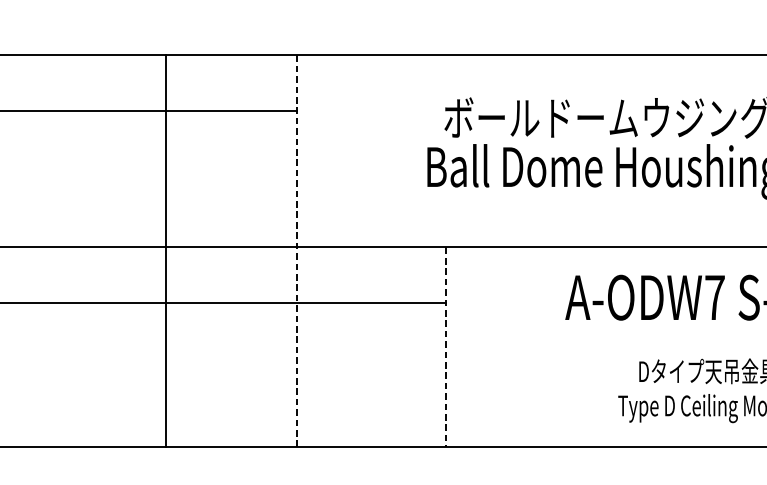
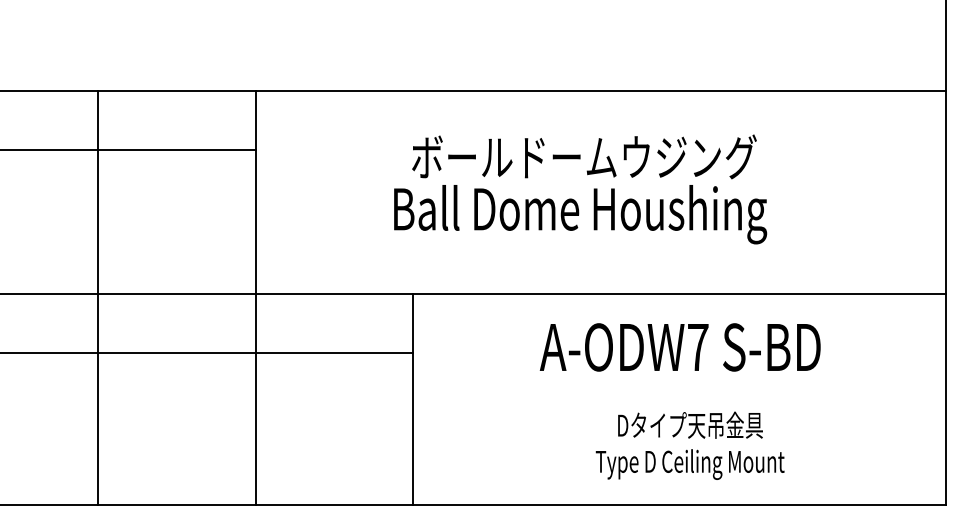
line: (165, 251) -> (97, 298), moved
line: (296, 251) -> (255, 298), dashed -> solid
line: (445, 347) -> (413, 400), dashed -> solid

